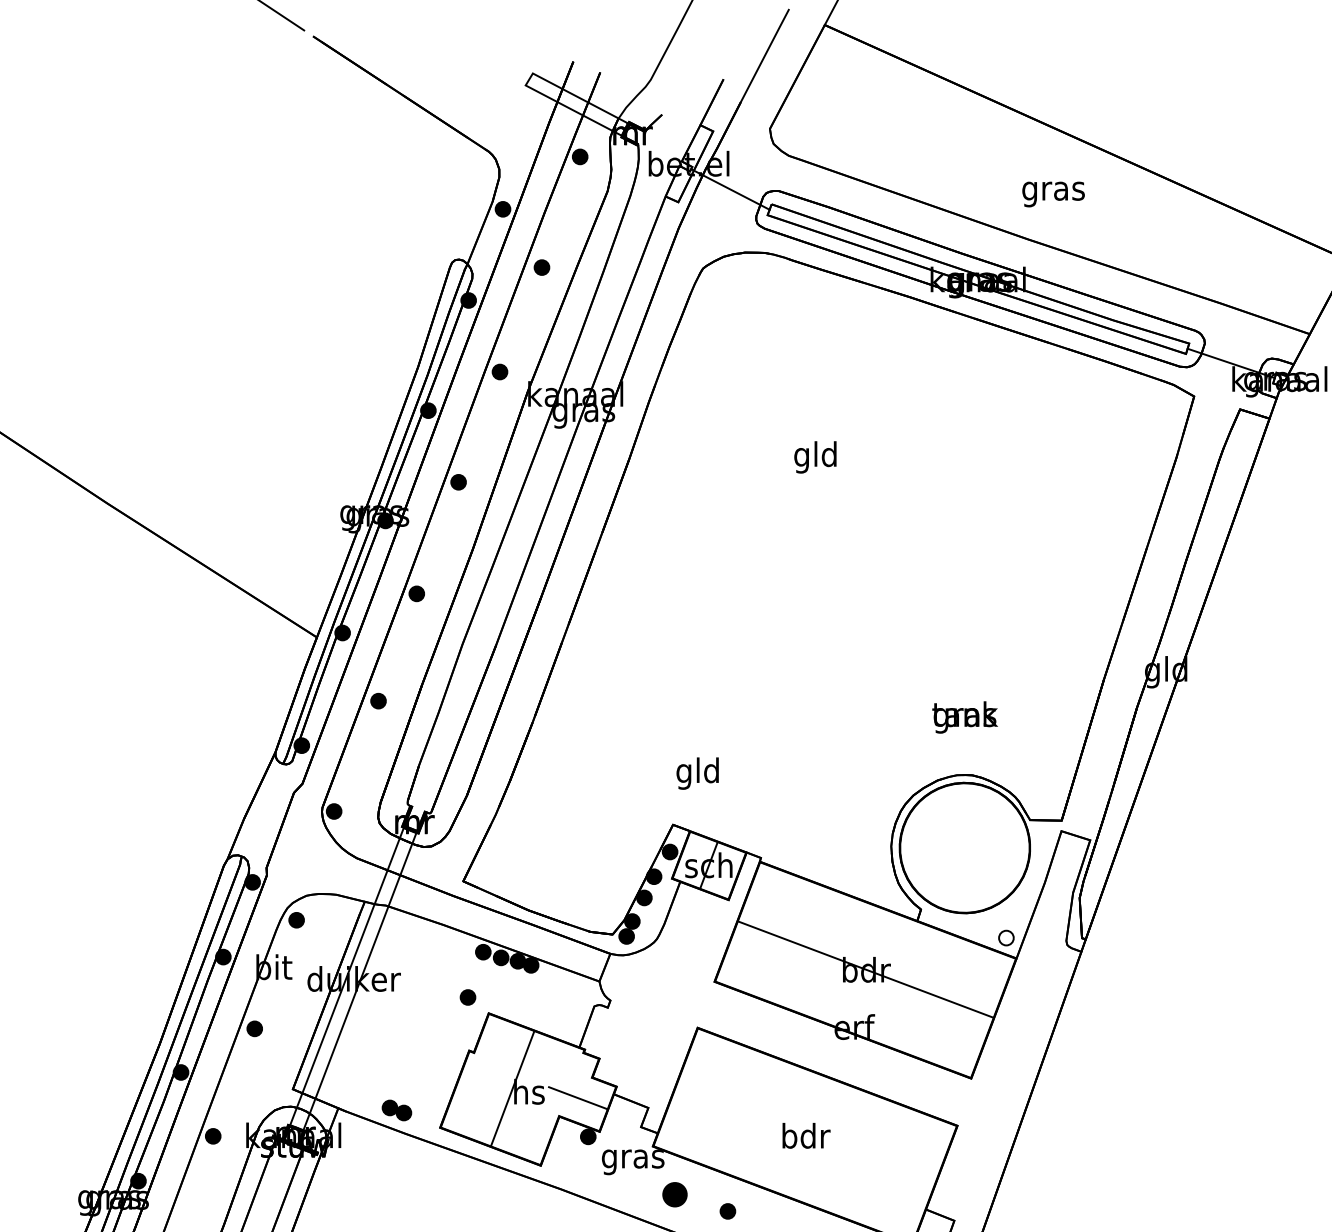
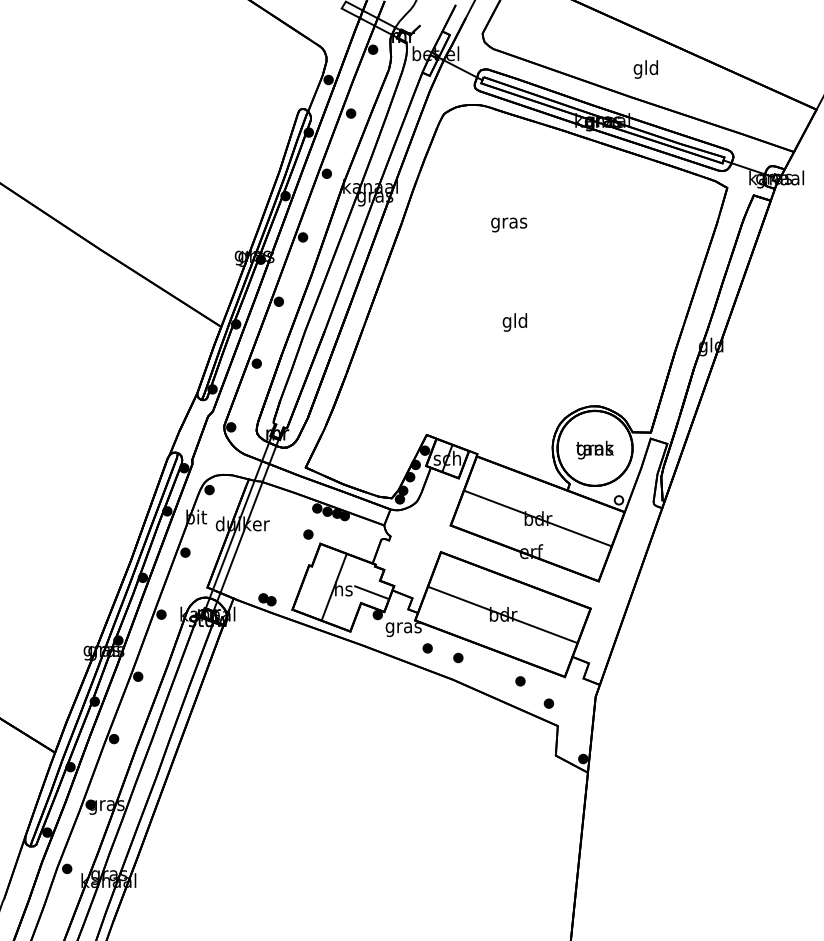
text: (1054, 191) -> (646, 69), gras -> gld
text: (816, 456) -> (509, 222), gld -> gras
text: (963, 716) -> (594, 449), moved
text: (696, 773) -> (514, 322), moved
line: (804, 1135) -> (502, 614), added
part: (674, 1194) -> (427, 648), size x0.62

